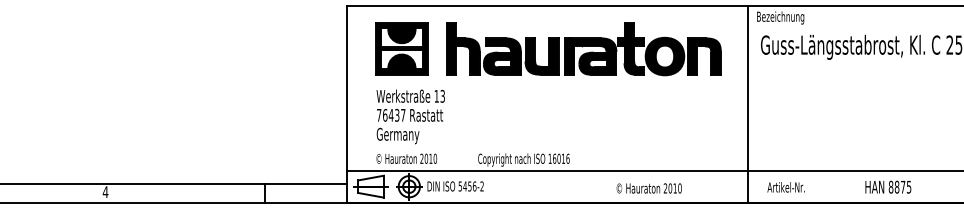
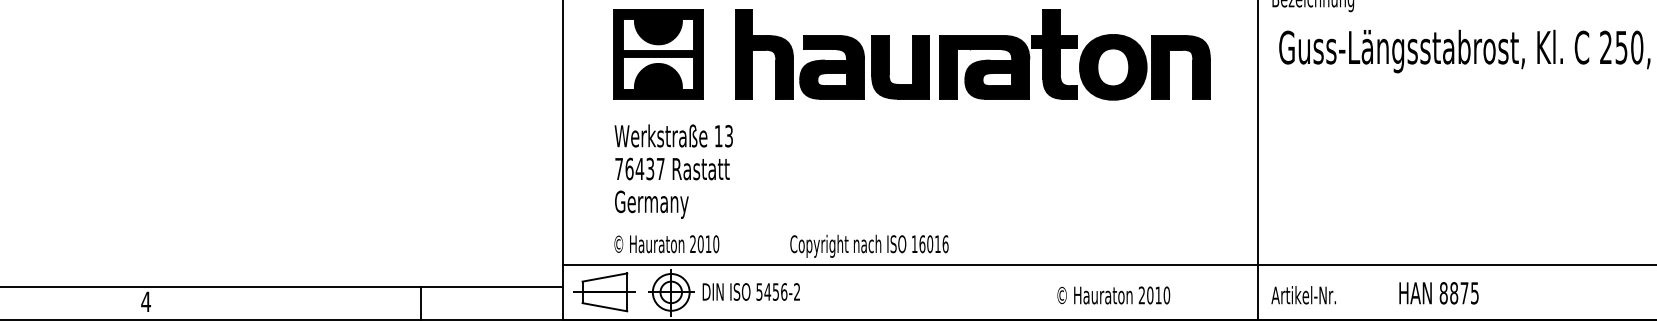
text: (888, 186) -> (1439, 292), moved
text: (785, 187) -> (1302, 295), moved
text: (648, 188) -> (1112, 295), moved

